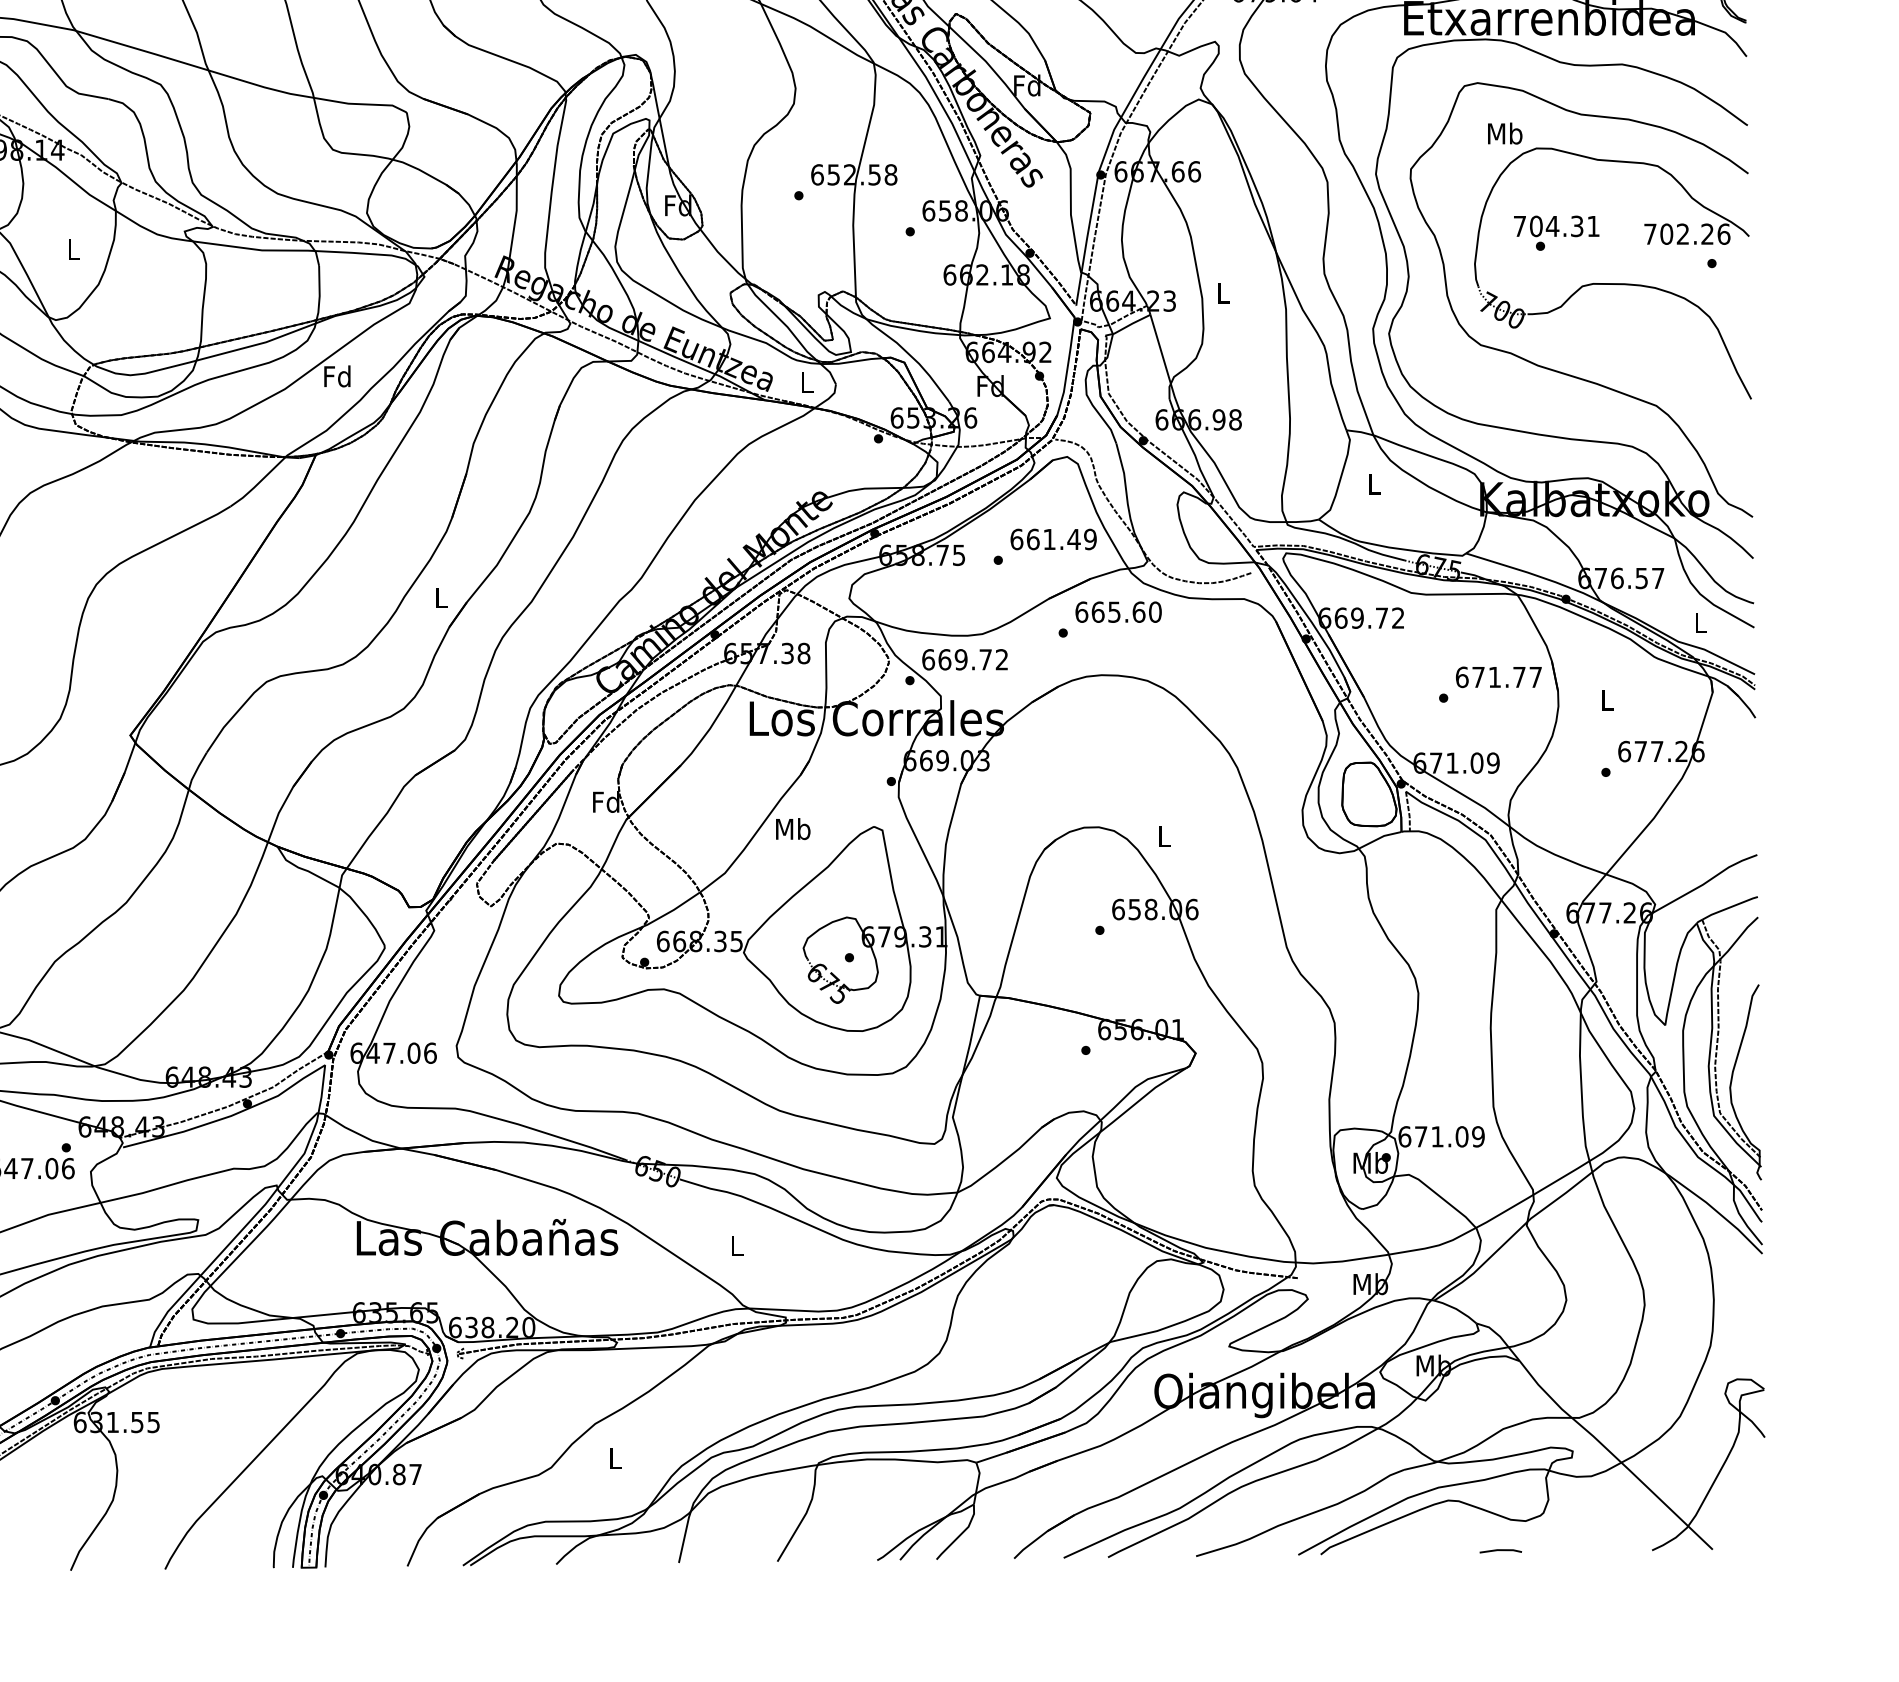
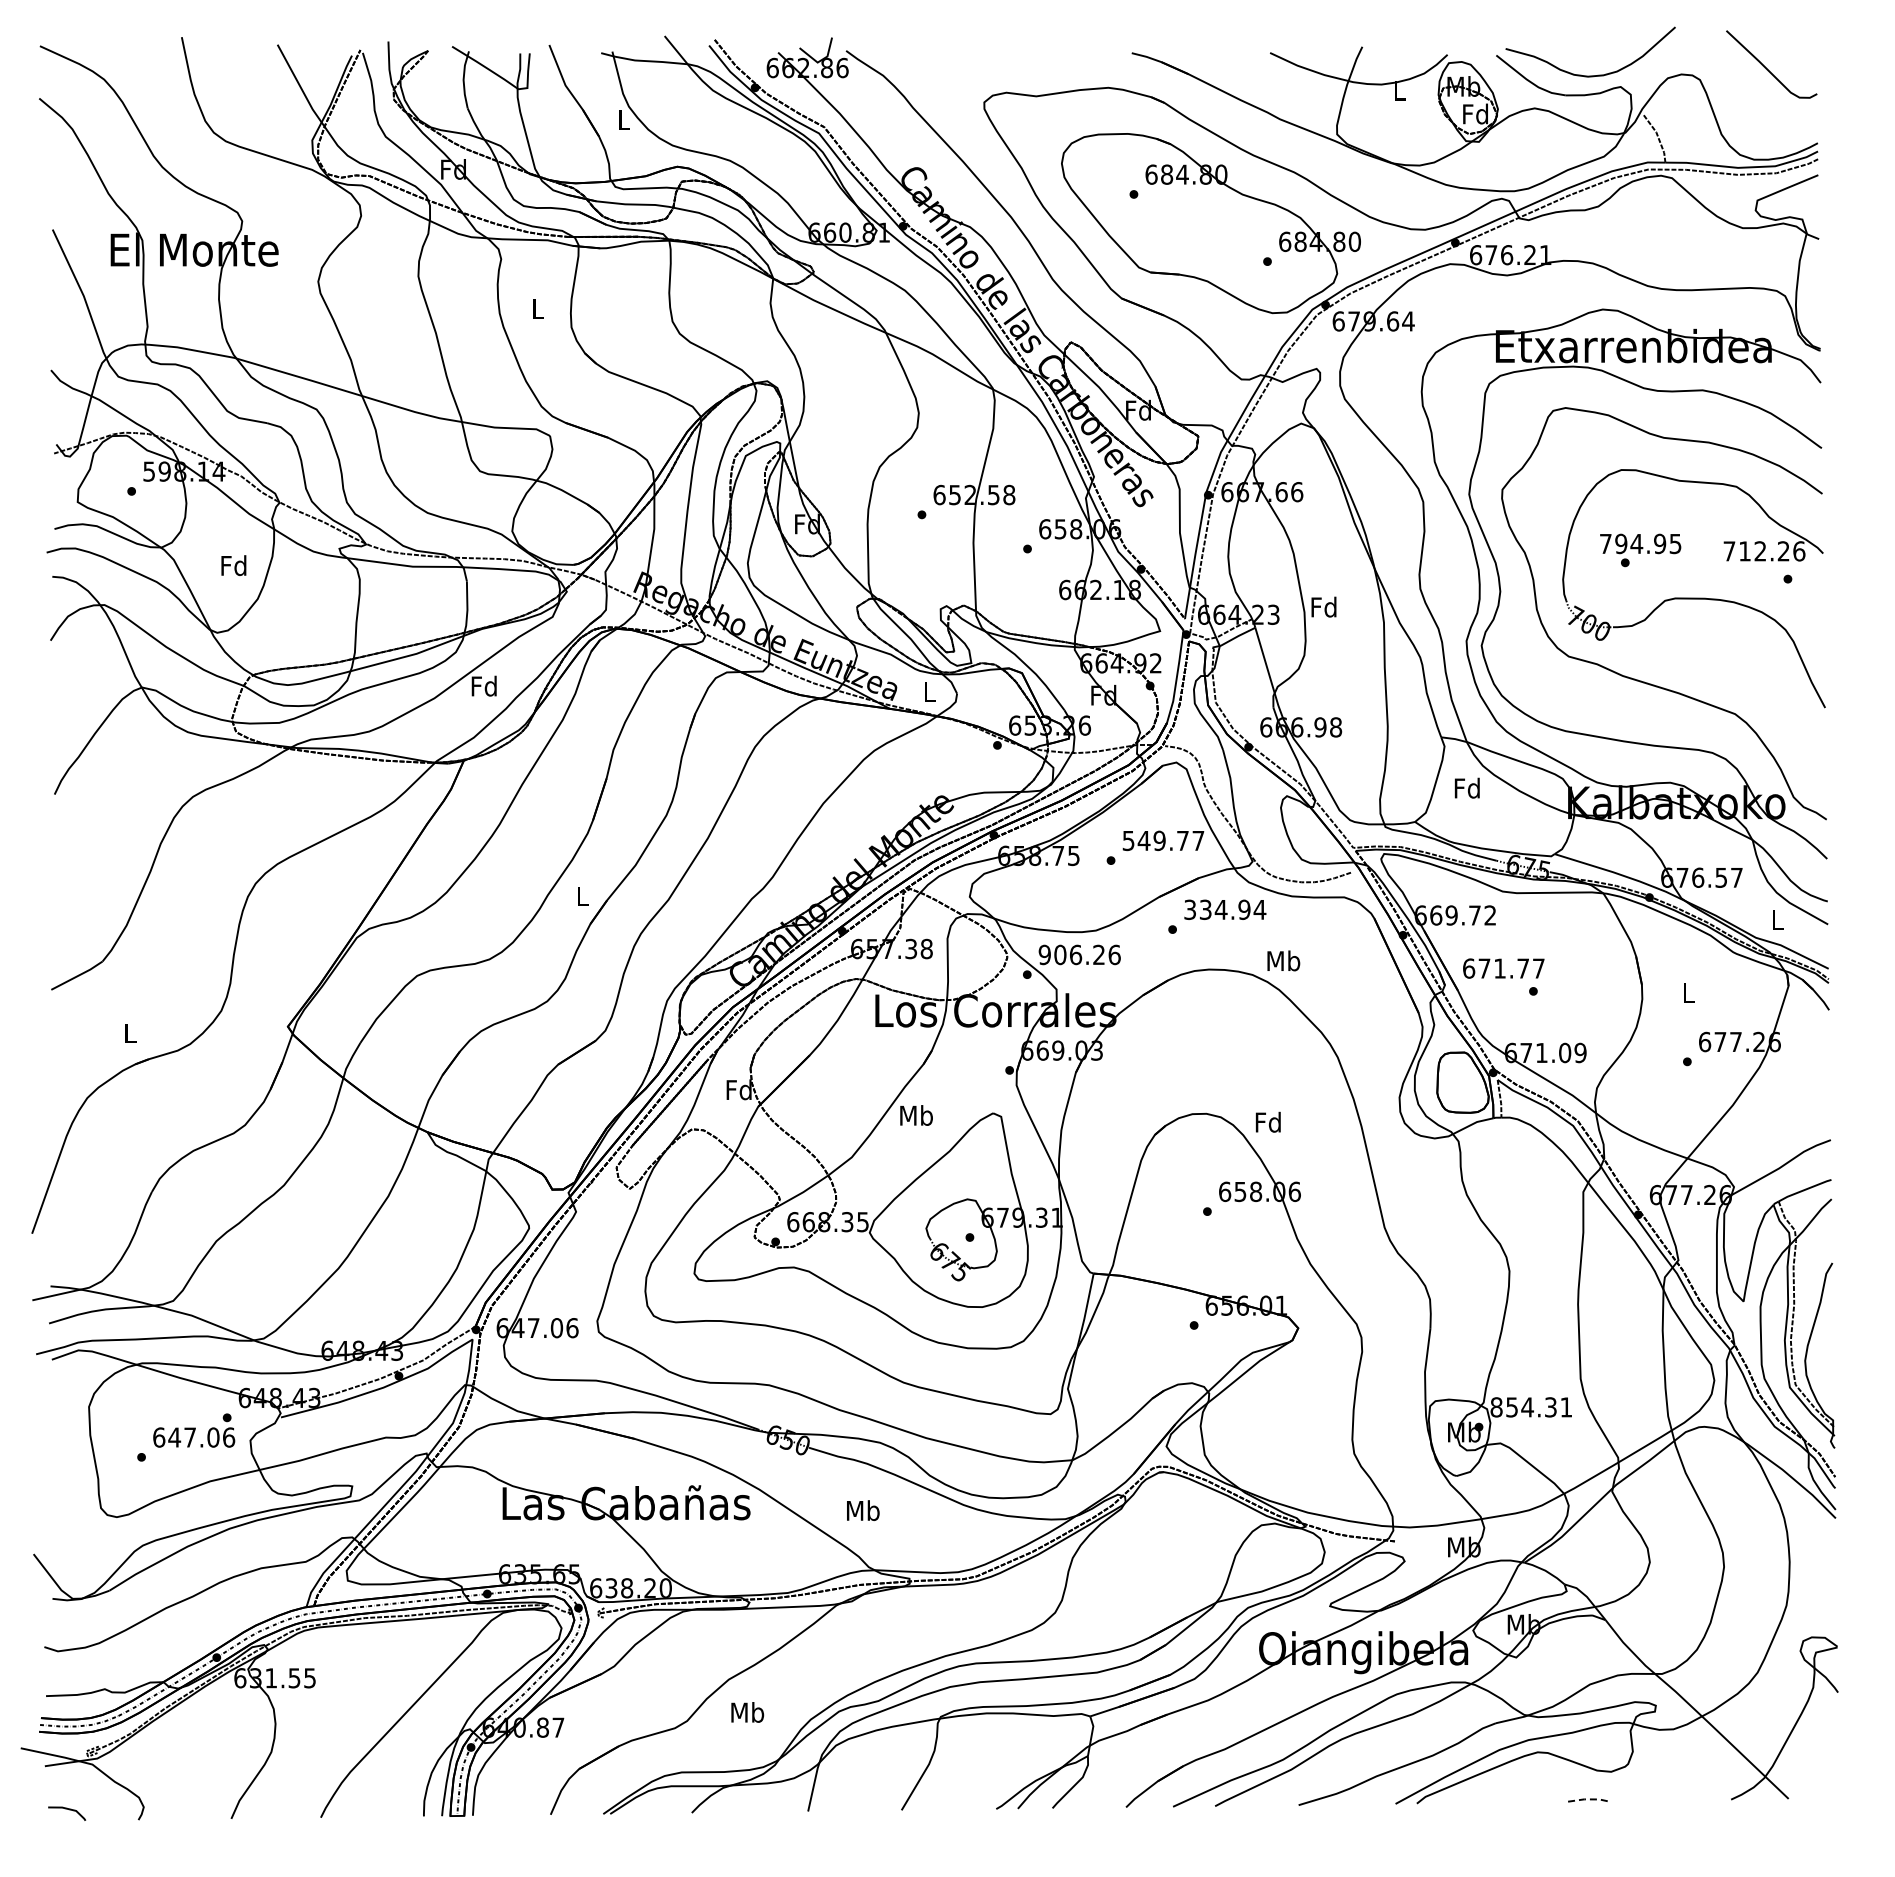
text: (1504, 133) -> (1283, 960), moved
text: (1564, 225) -> (1648, 543), 704.31 -> 794.95
text: (1667, 234) -> (1745, 551), 702.26 -> 712.26
text: (73, 249) -> (233, 565), L -> Fd
text: (1222, 292) -> (1323, 606), L -> Fd
text: (1373, 483) -> (1466, 787), L -> Fd
text: (1053, 539) -> (1163, 840), 661.49 -> 549.77
text: (1118, 611) -> (1225, 909), 665.60 -> 334.94
text: (965, 659) -> (1079, 954), 669.72 -> 906.26
text: (1498, 677) -> (1503, 968), moved
text: (1163, 835) -> (1267, 1121), L -> Fd
text: (1441, 1136) -> (1531, 1407), 671.09 -> 854.31
text: (737, 1245) -> (863, 1510), L -> Mb
text: (614, 1458) -> (747, 1712), L -> Mb
line: (1501, 1550) -> (1588, 1799), solid -> dashed

